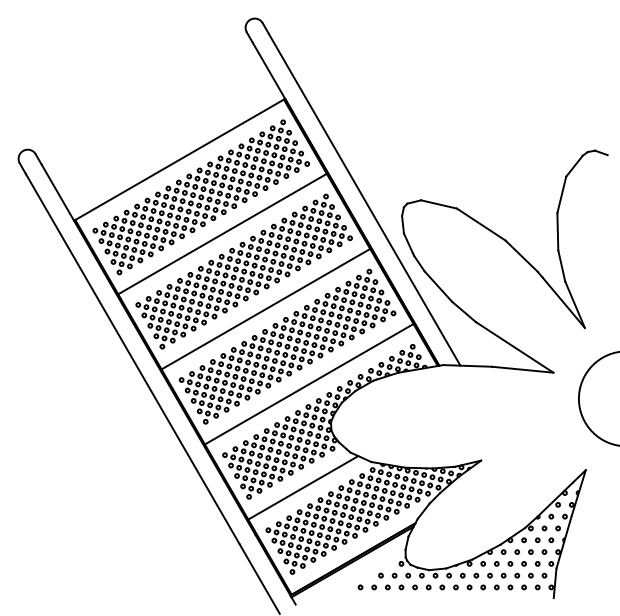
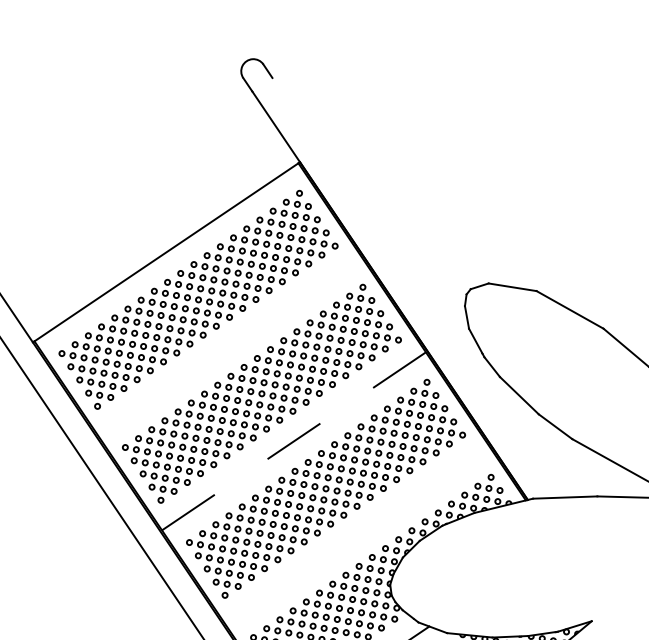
line: (364, 199) -> (413, 287), removed
line: (222, 233) -> (229, 345), removed
line: (266, 308) -> (294, 440), solid -> dashed
line: (308, 384) -> (357, 536), removed

